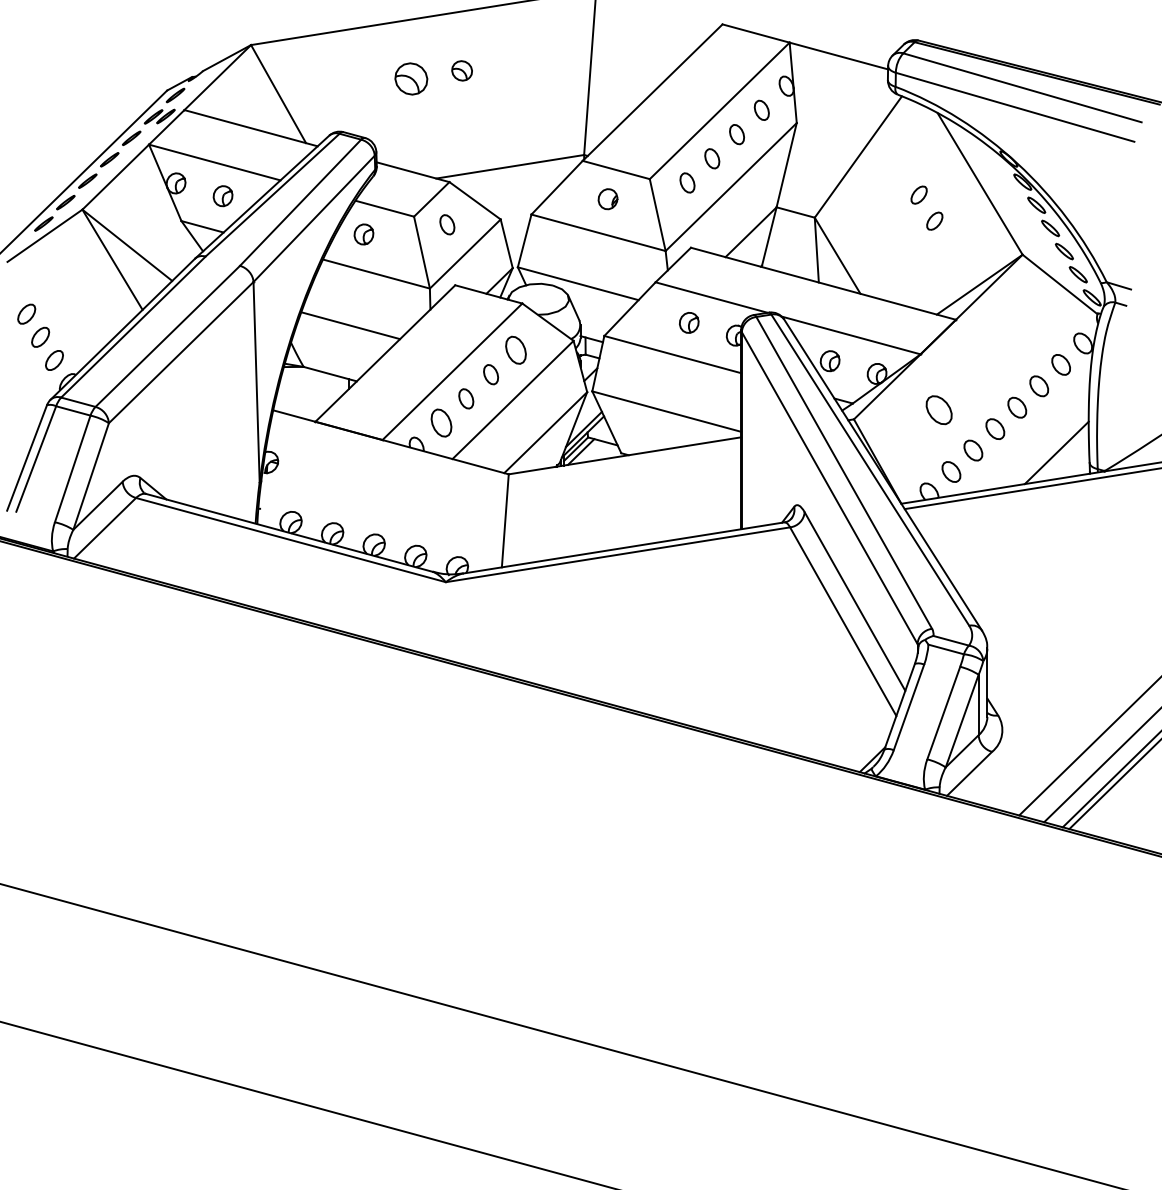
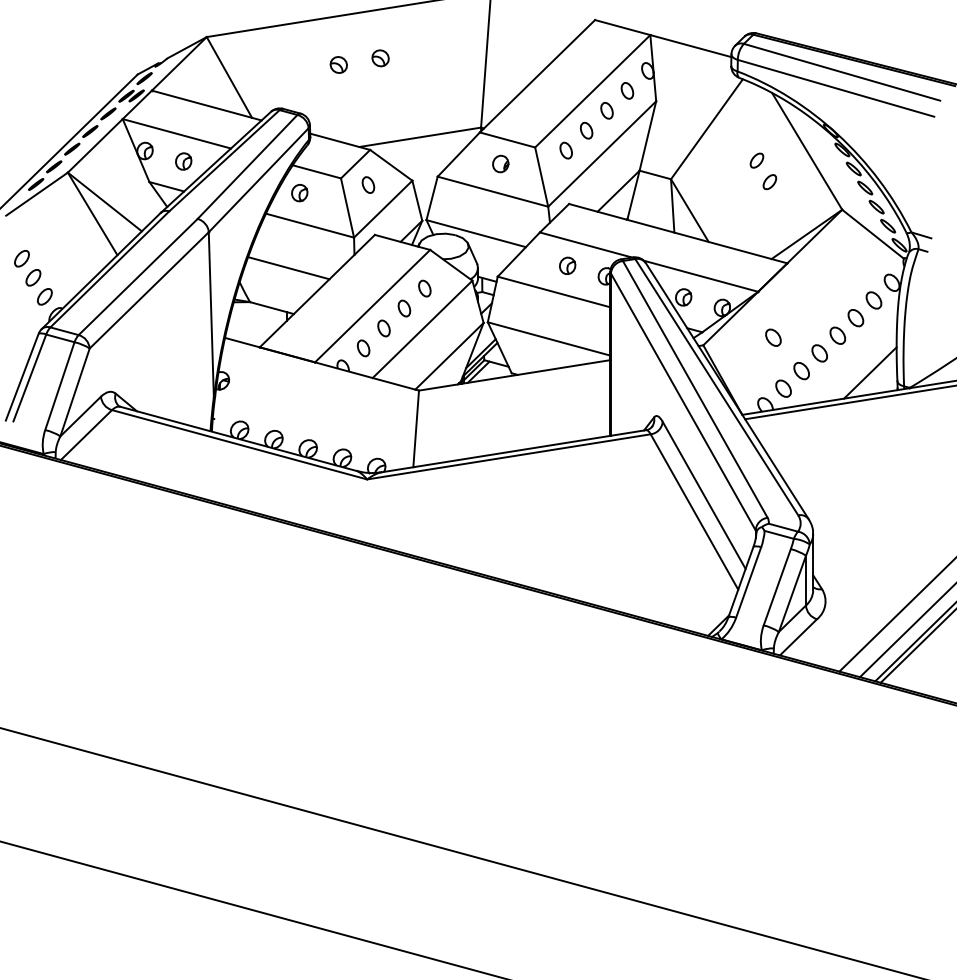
part: (411, 78) -> (338, 64), size x0.62
part: (515, 350) -> (424, 288), size x0.71
part: (938, 409) -> (772, 337), size x0.71
part: (441, 422) -> (363, 347), size x0.71

